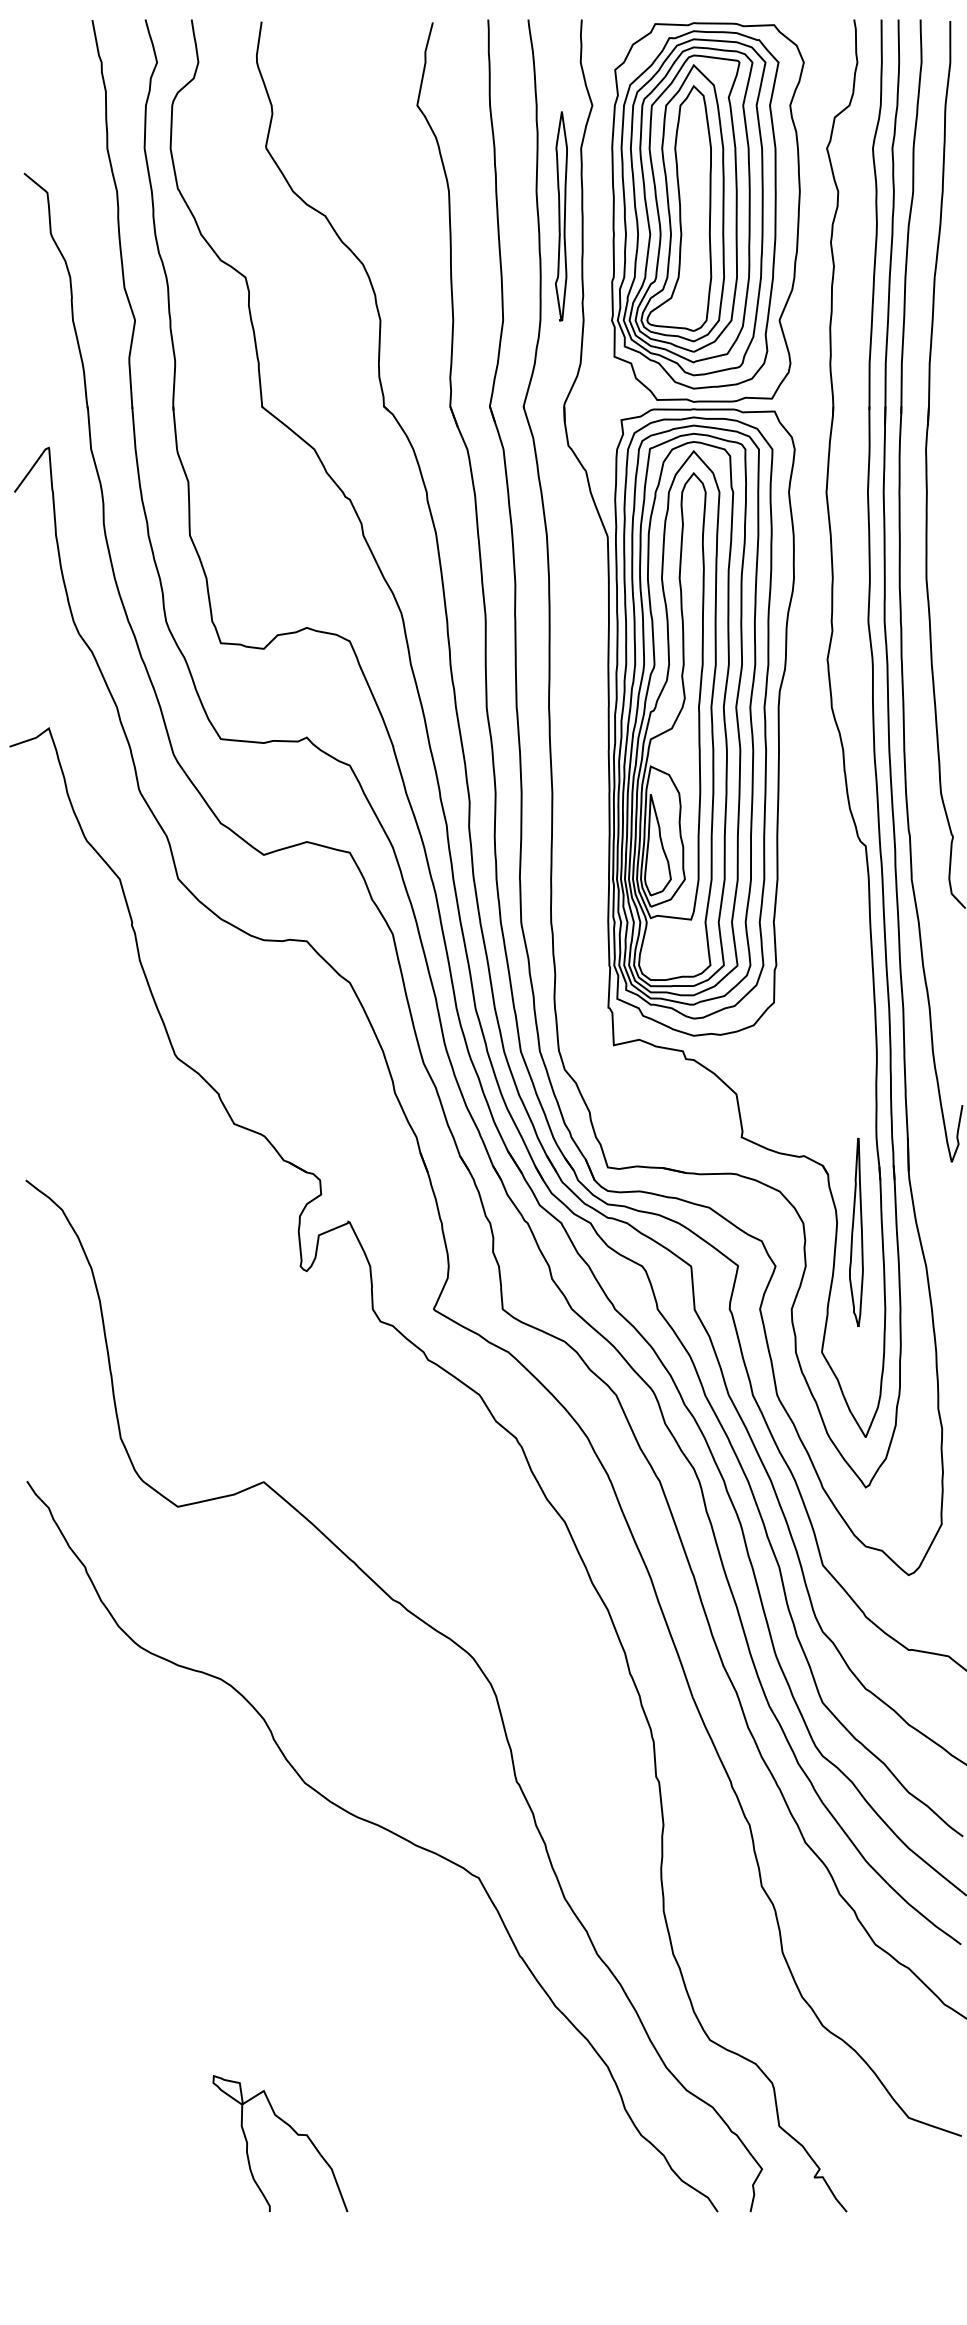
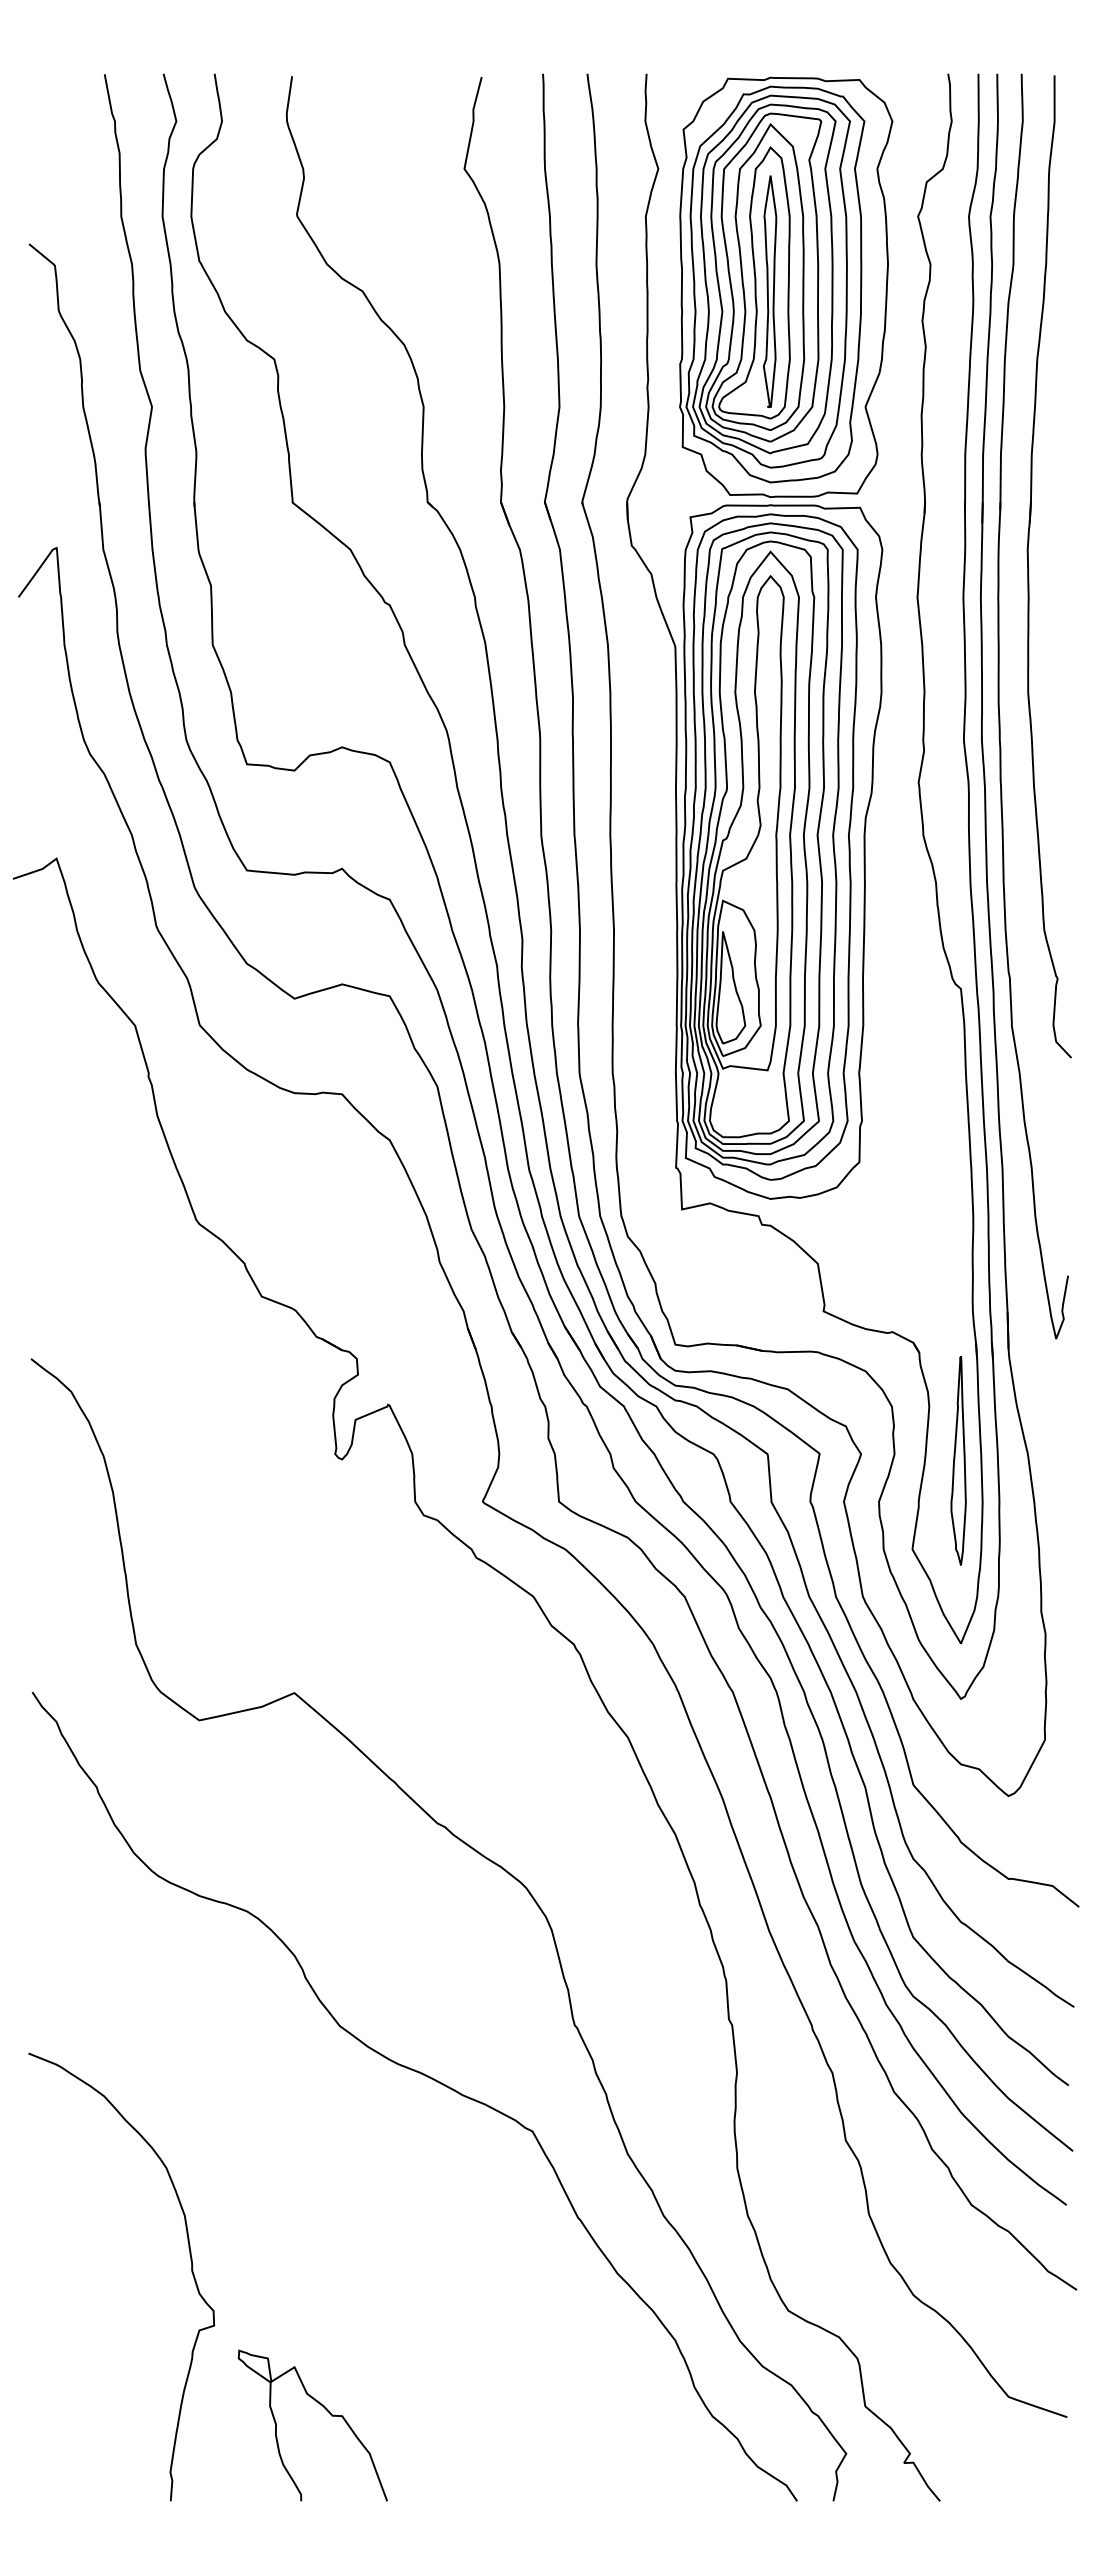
part: (560, 216) -> (769, 291), moved
part: (856, 1232) -> (958, 1460), moved
curve: (170, 2005) -> (191, 2272), added

